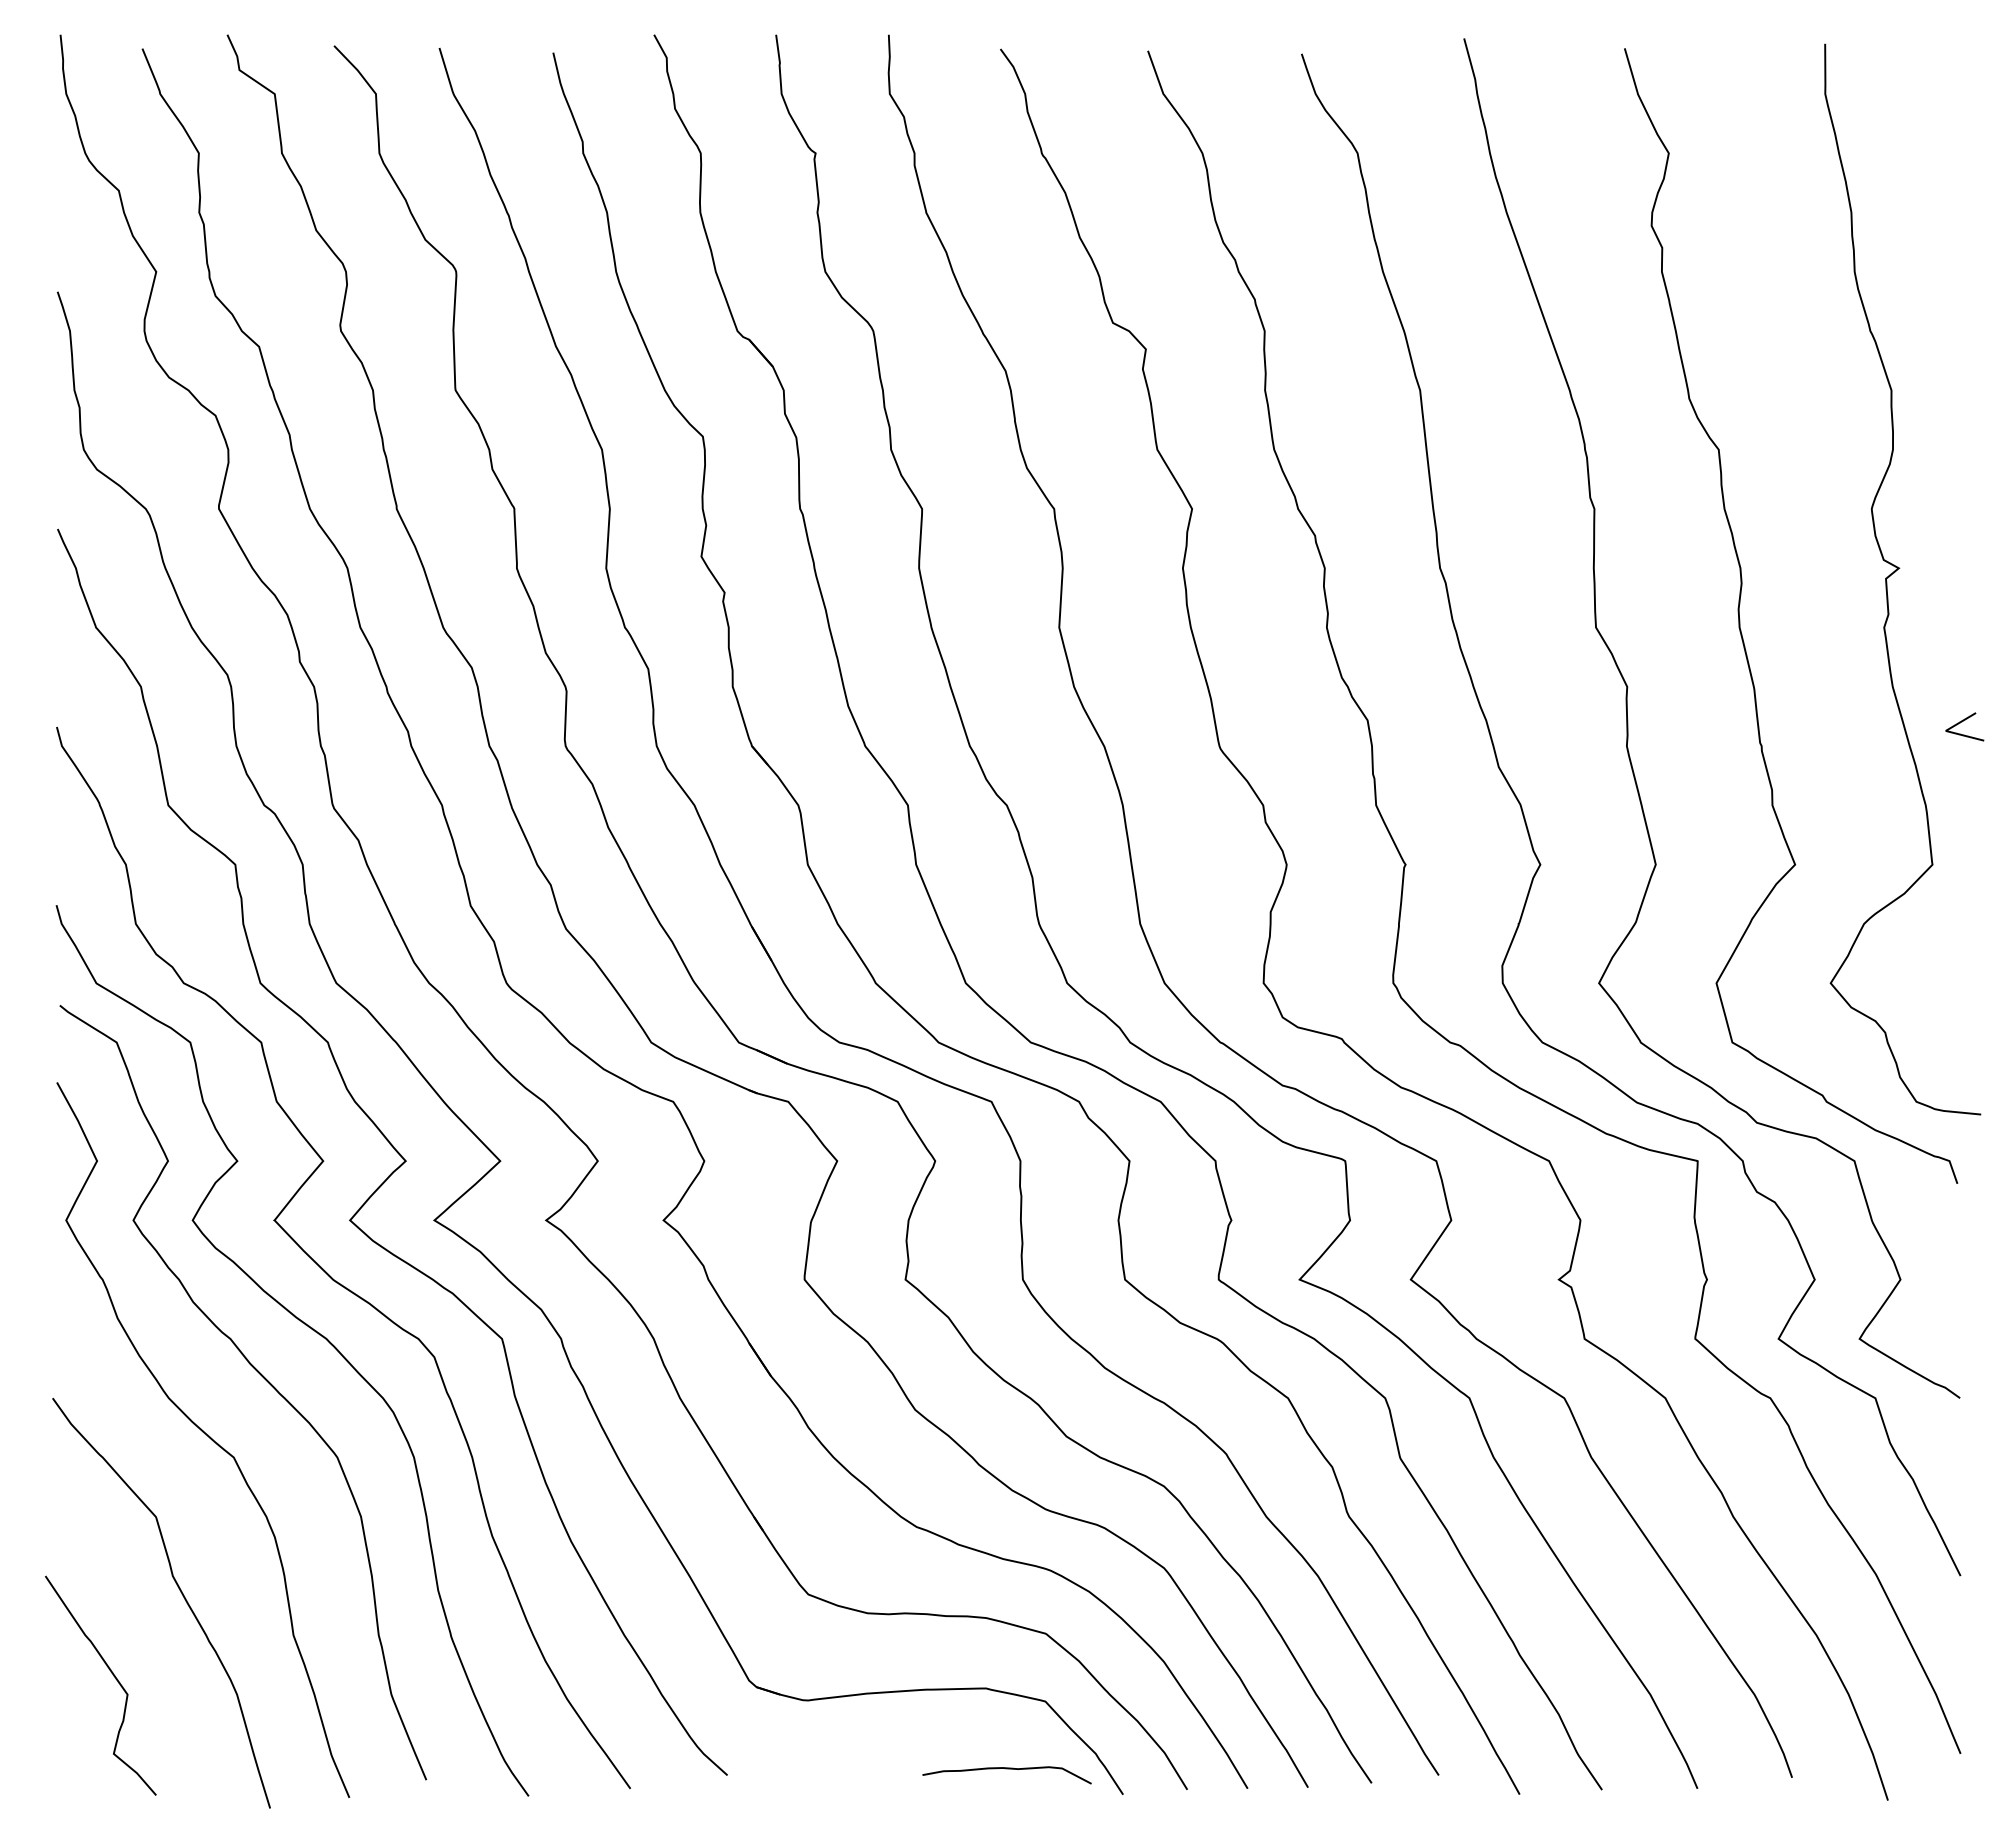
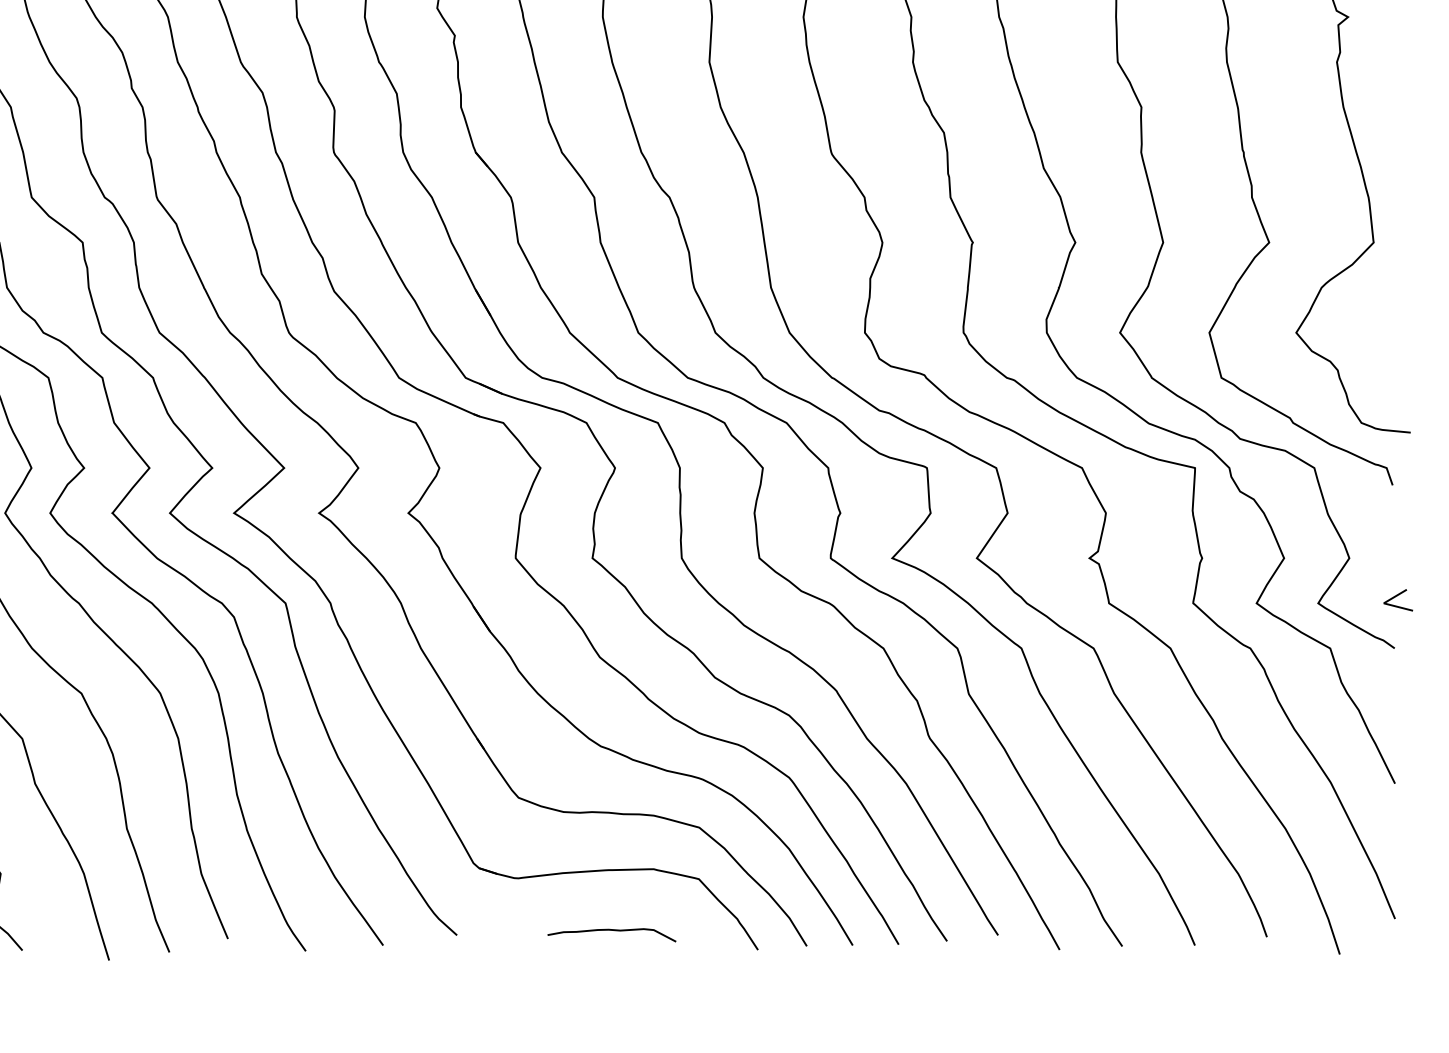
line: (1962, 722) -> (1396, 596), moved
curve: (1006, 1769) -> (611, 930), moved

